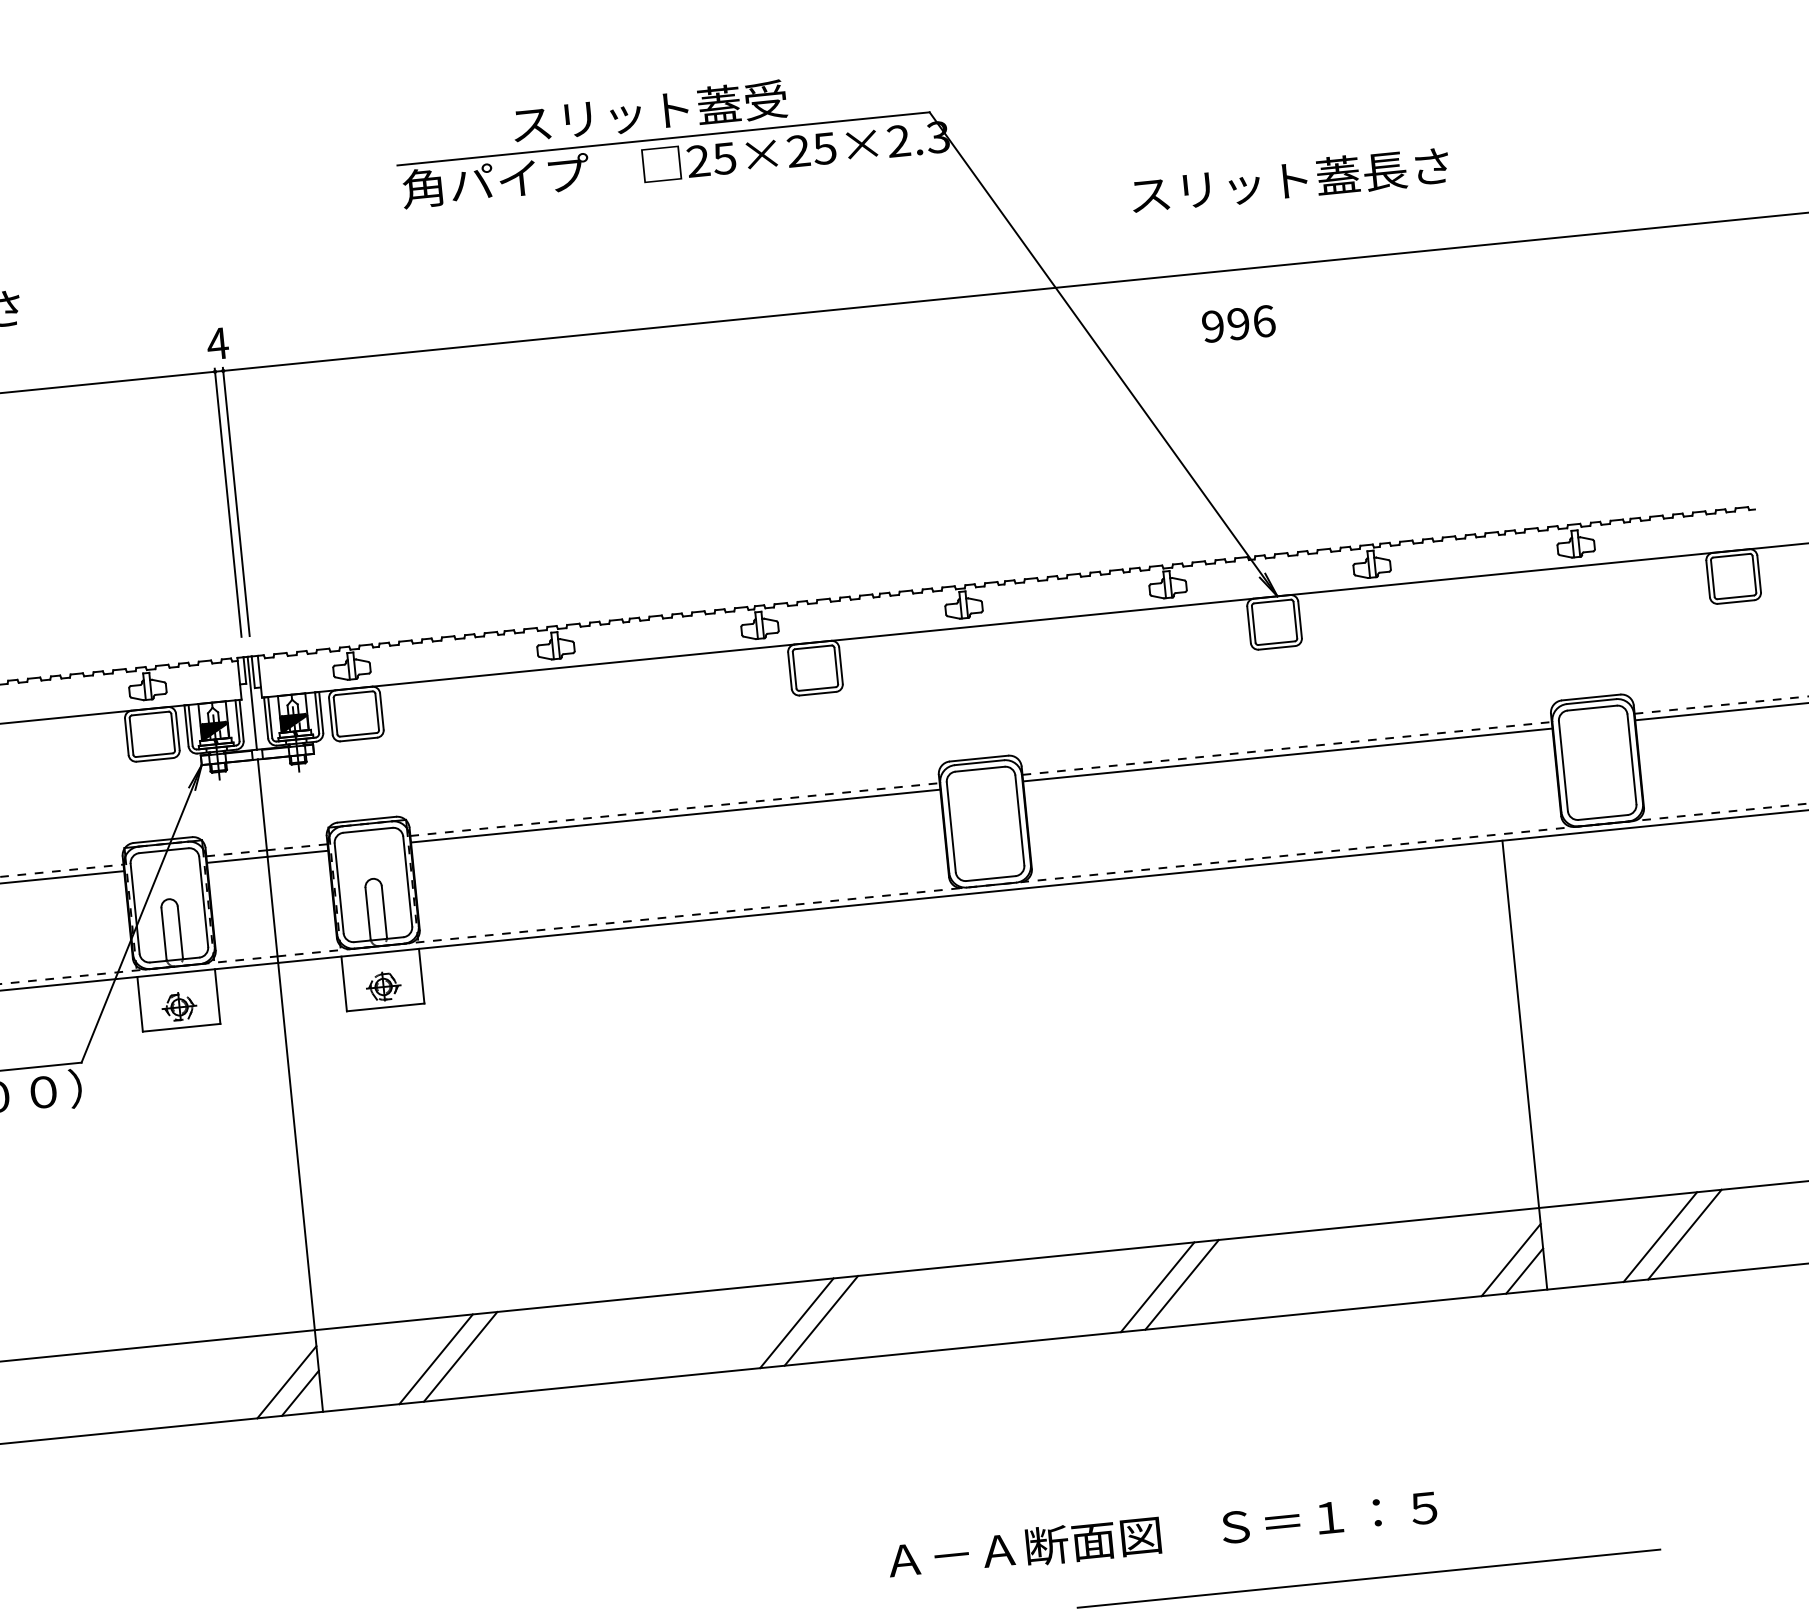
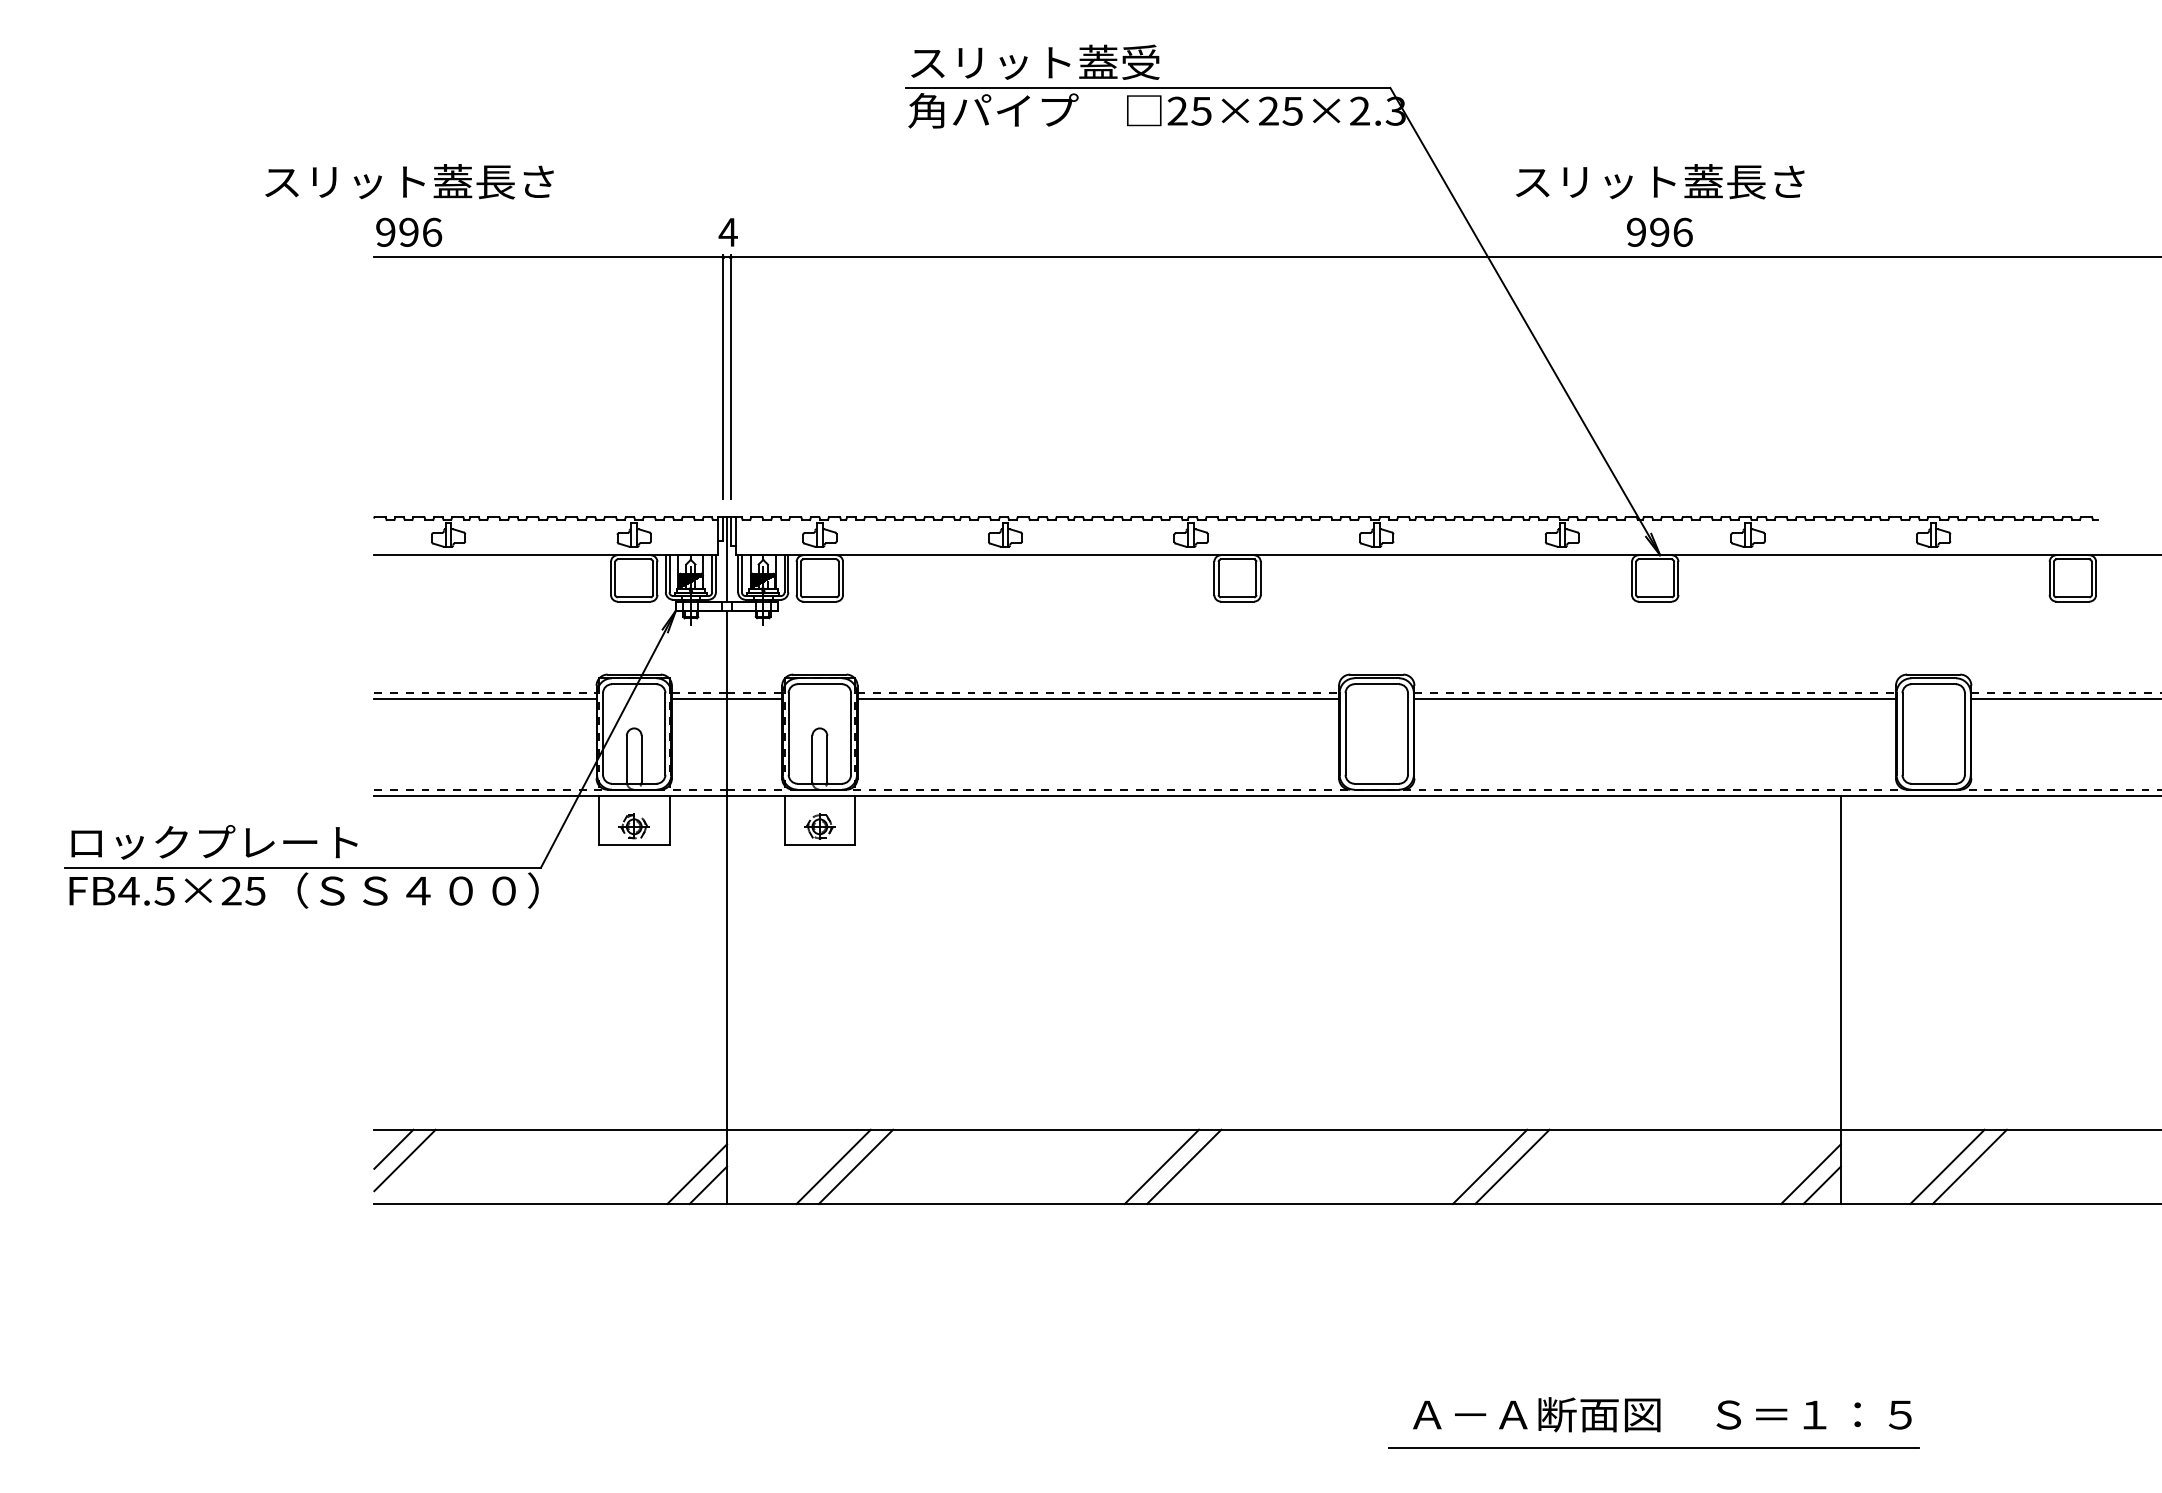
text: (649, 110) -> (1035, 61), moved
text: (1290, 180) -> (1660, 181), moved
text: (1238, 323) -> (1659, 231), moved
text: (1162, 1533) -> (1662, 1414), moved

